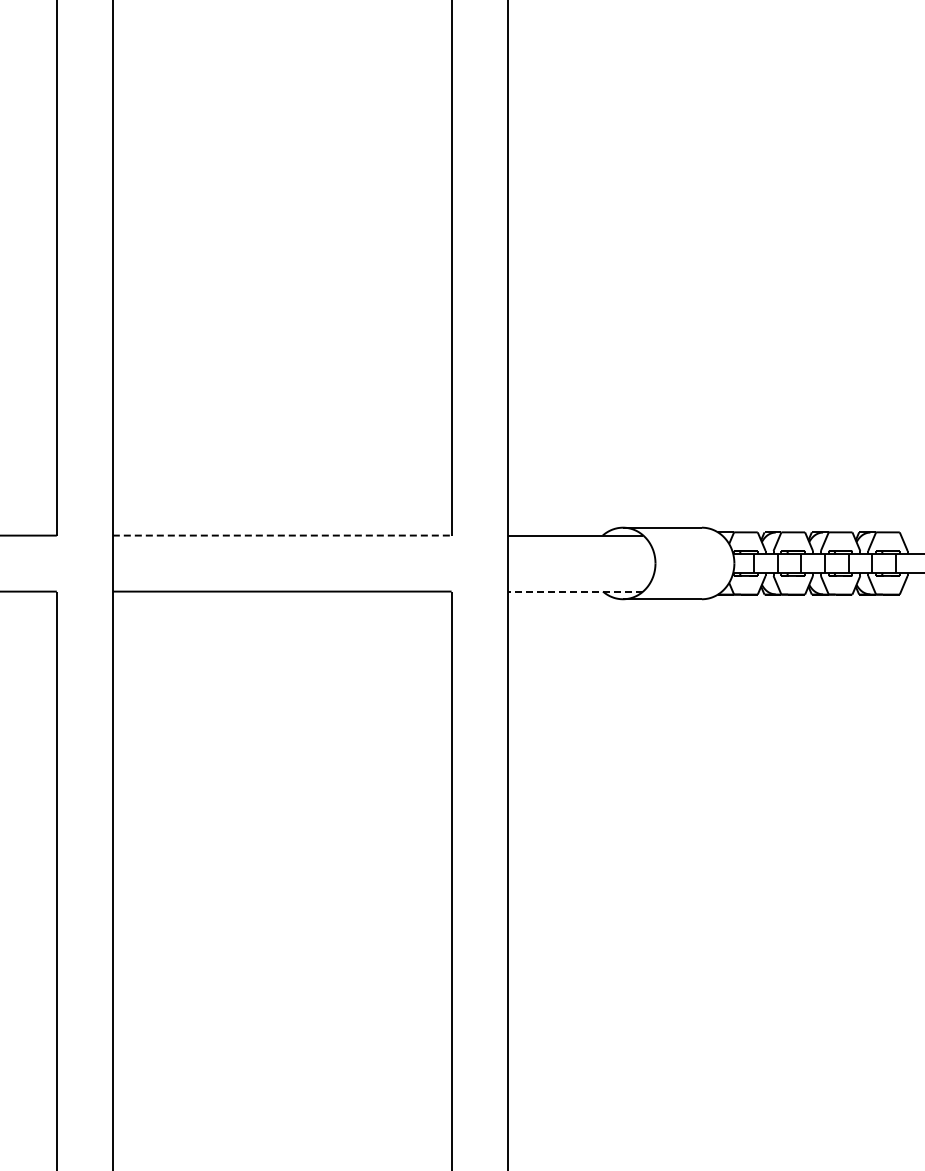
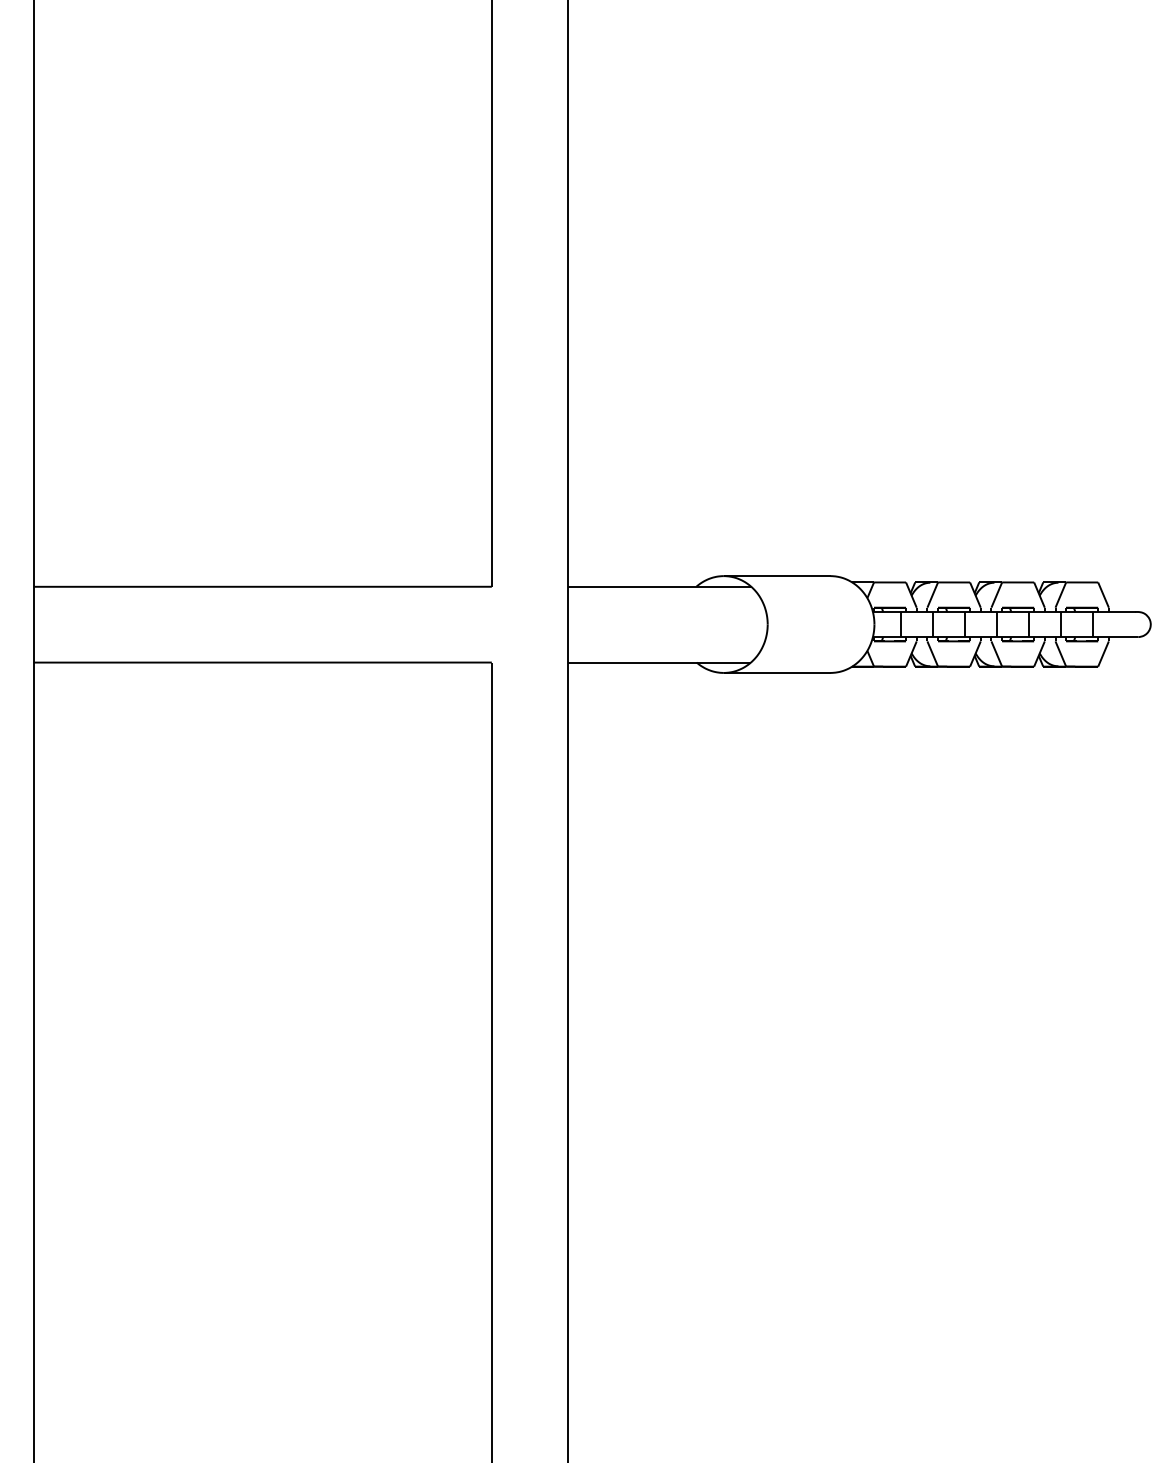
line: (282, 535) -> (263, 586), dashed -> solid
line: (575, 591) -> (659, 662), dashed -> solid

